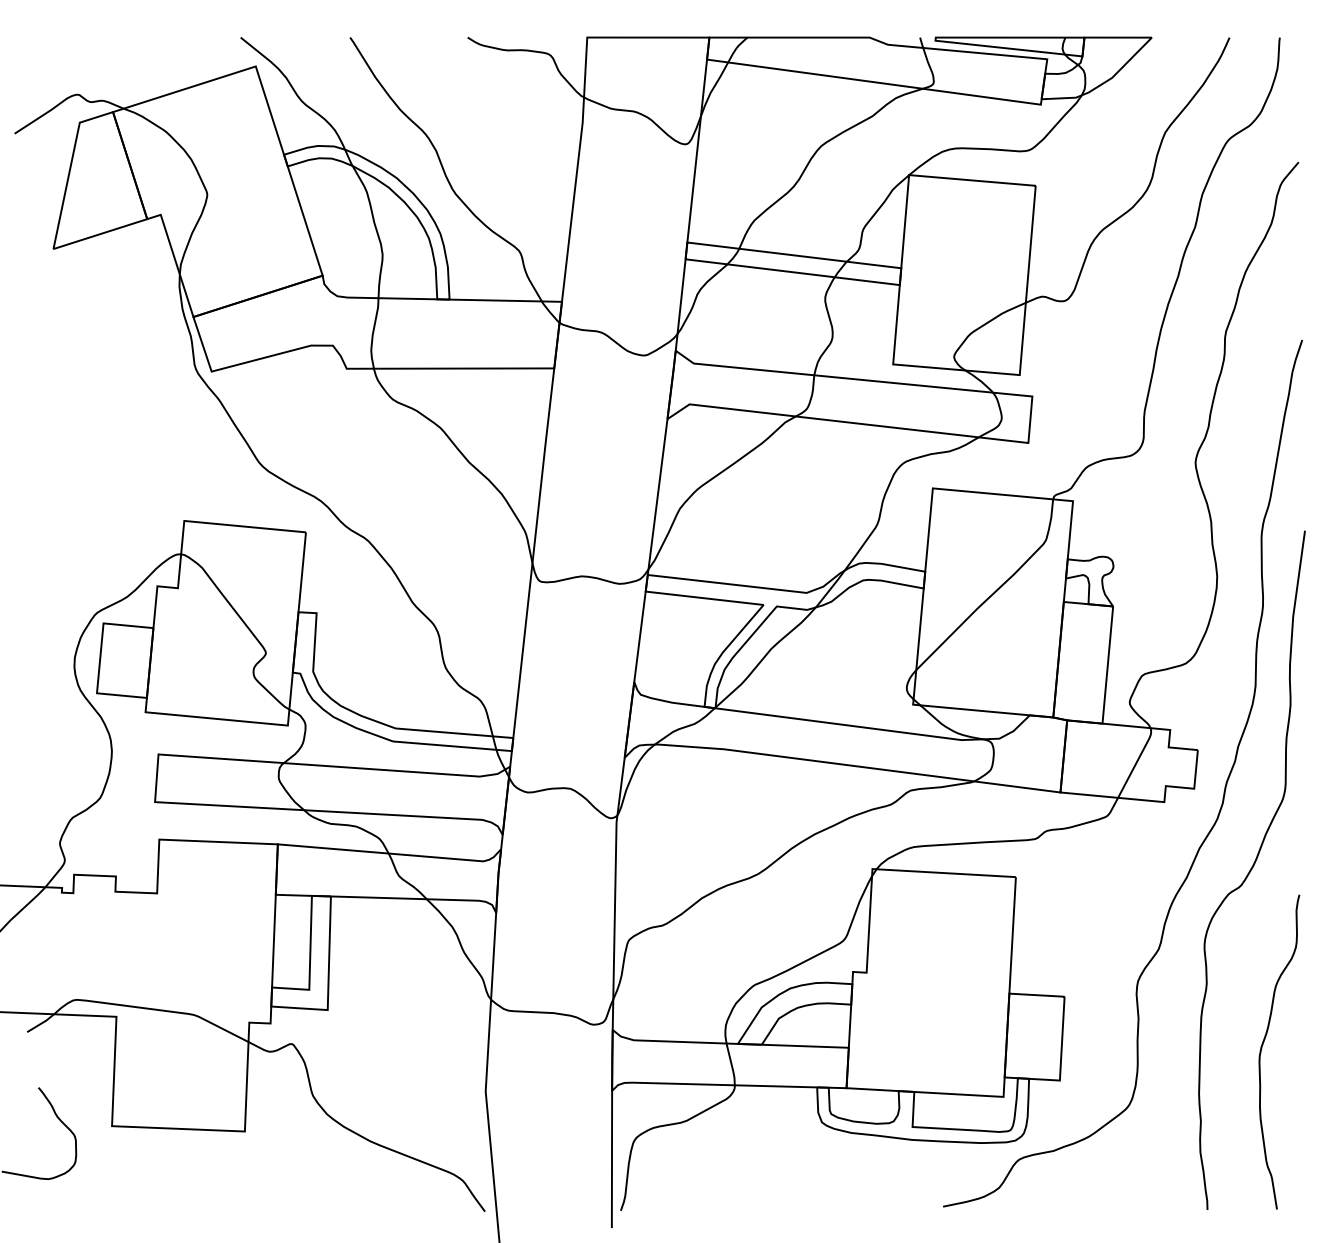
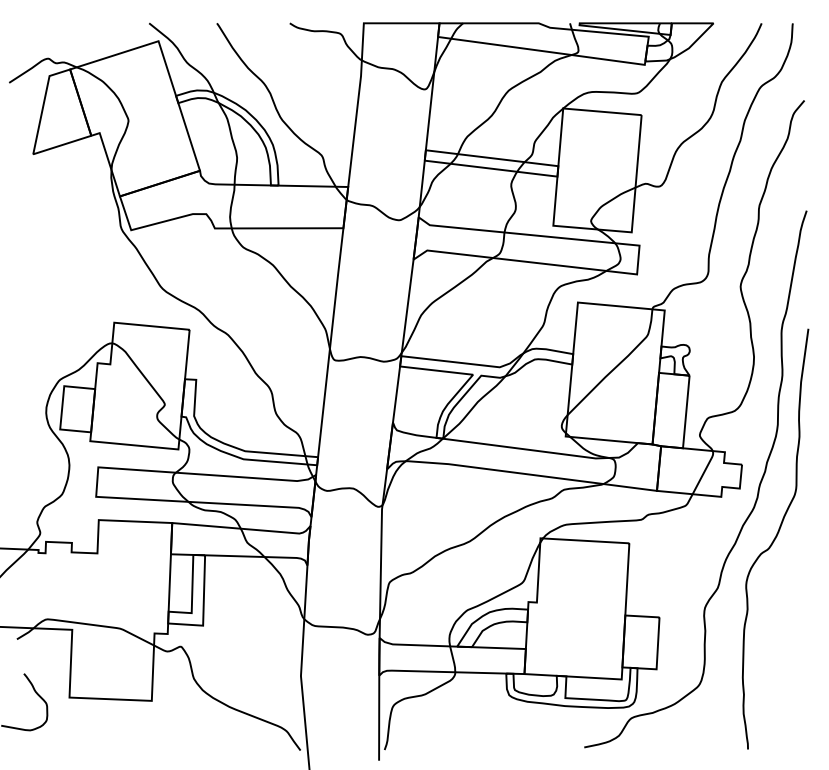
curve: (1263, 1048) -> (782, 649), removed

